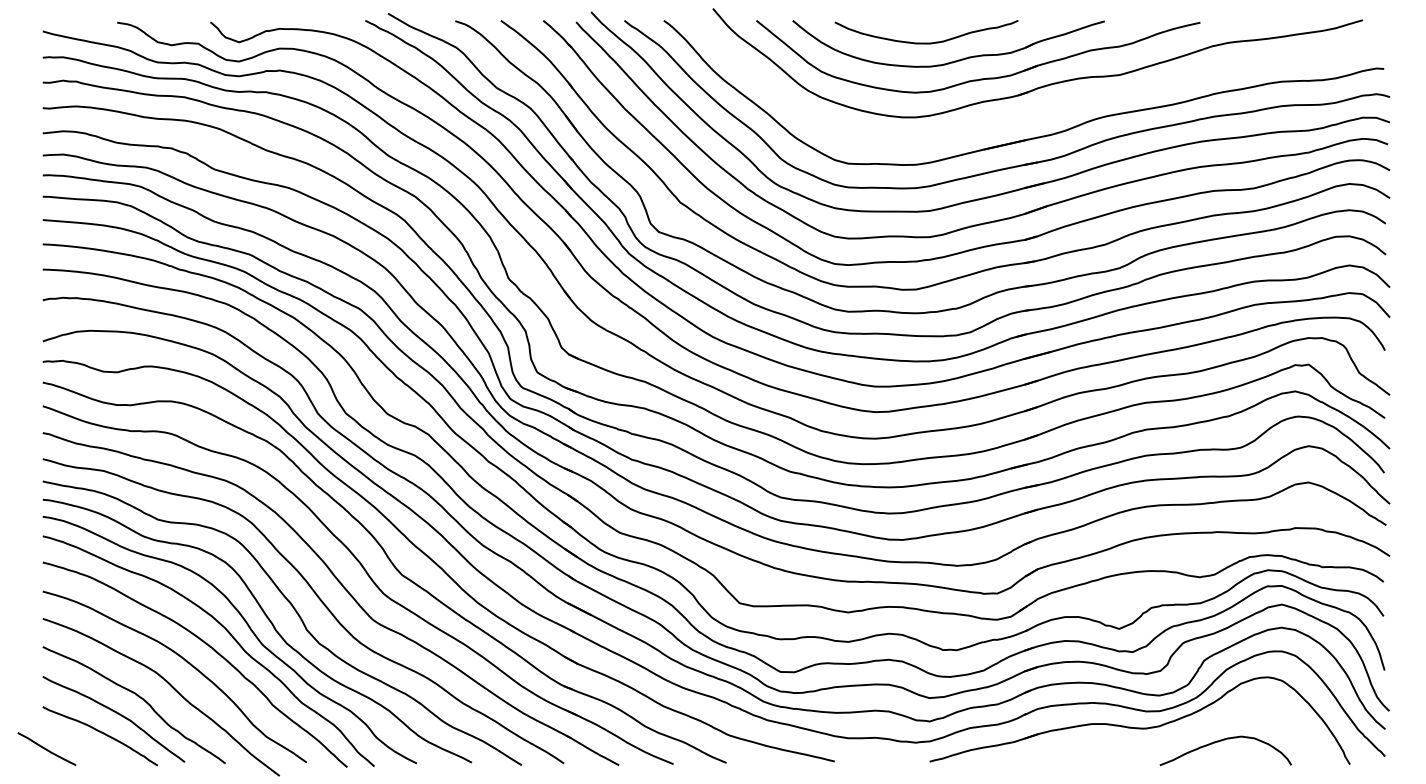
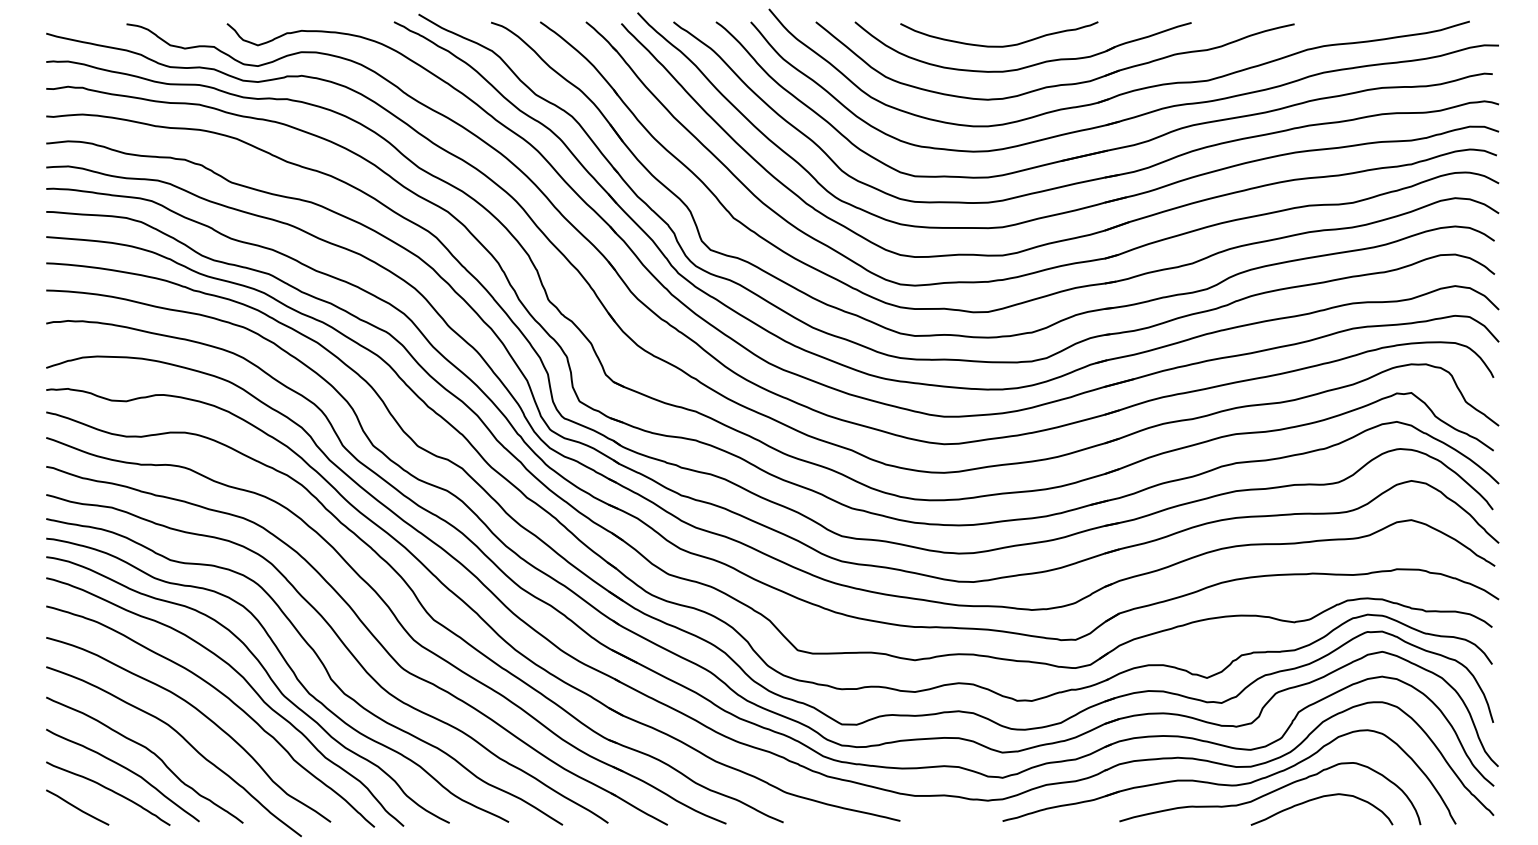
part: (1052, 107) -> (1135, 115), added
curve: (1177, 735) -> (1269, 792), added
curve: (46, 748) -> (77, 806), moved

